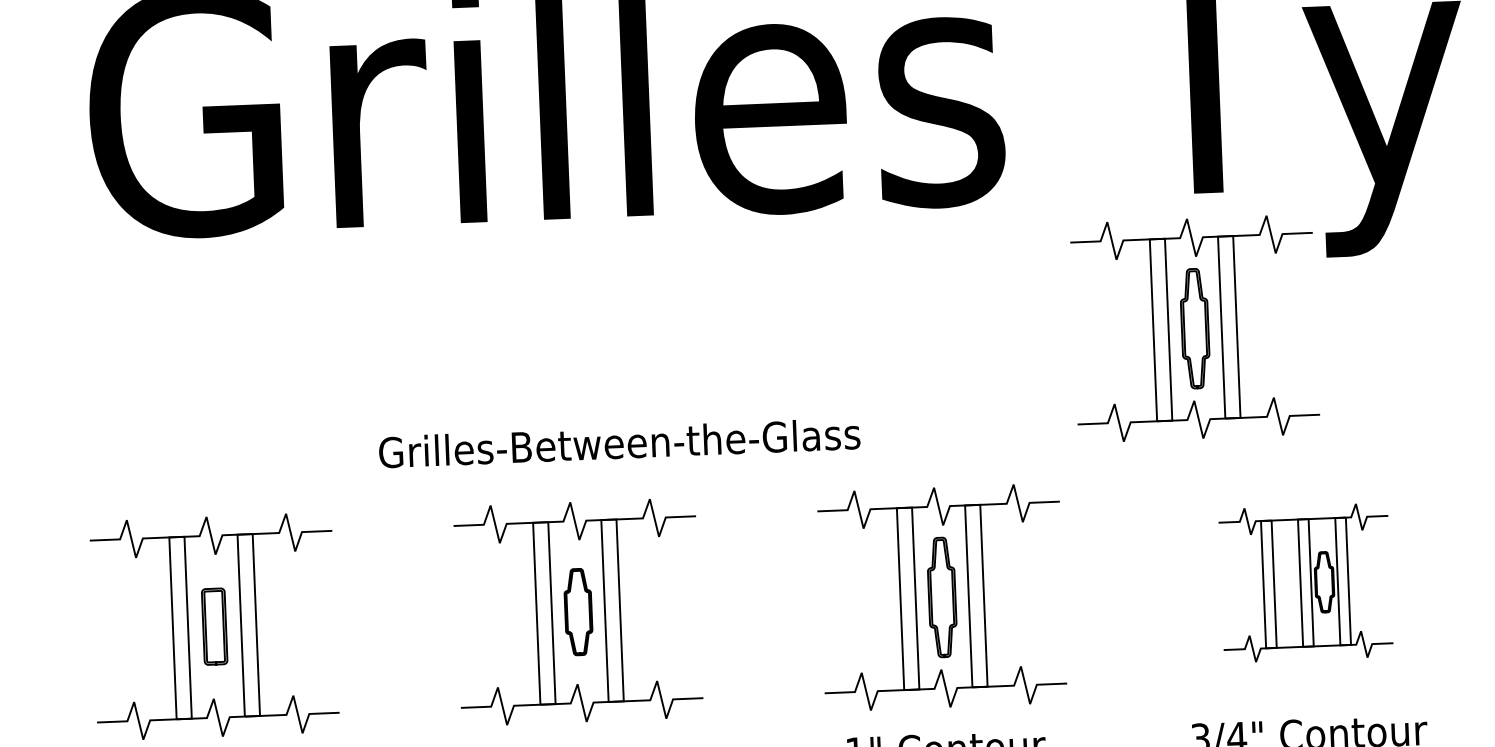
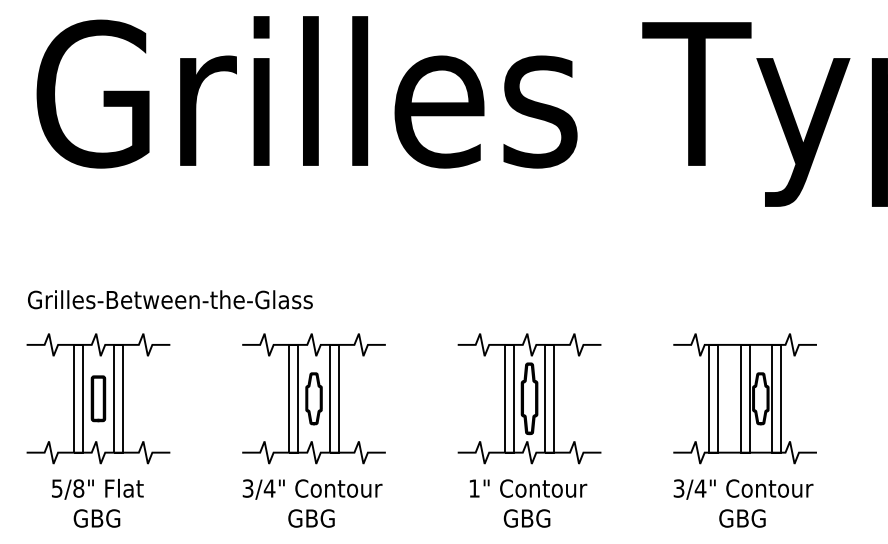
part: (1195, 328) -> (685, 245), removed
text: (619, 442) -> (170, 299), moved
part: (1304, 582) -> (744, 398), size x1.43

